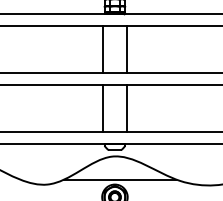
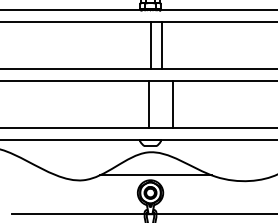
line: (102, 49) -> (150, 45), moved
line: (102, 108) -> (148, 104), moved
line: (126, 108) -> (173, 104), moved

